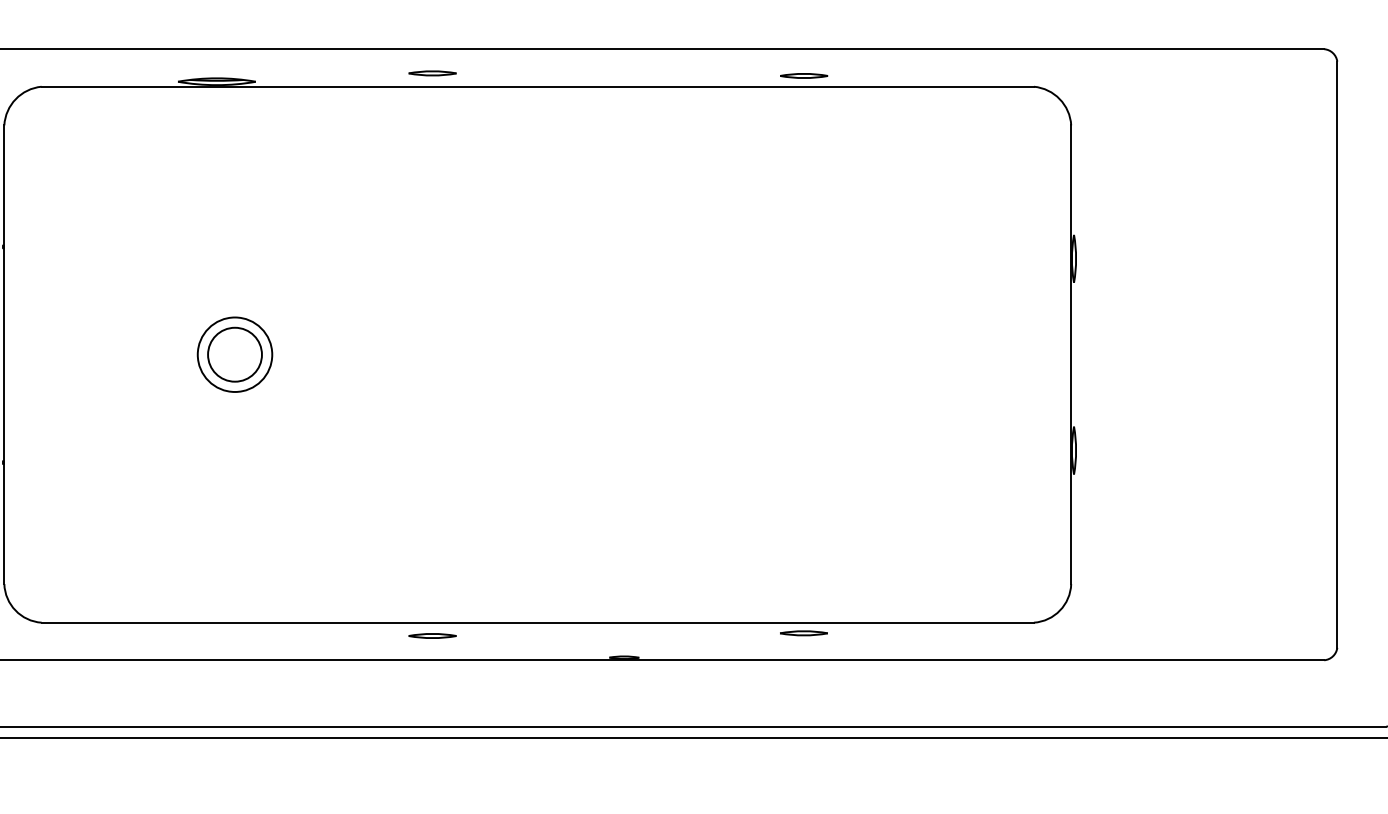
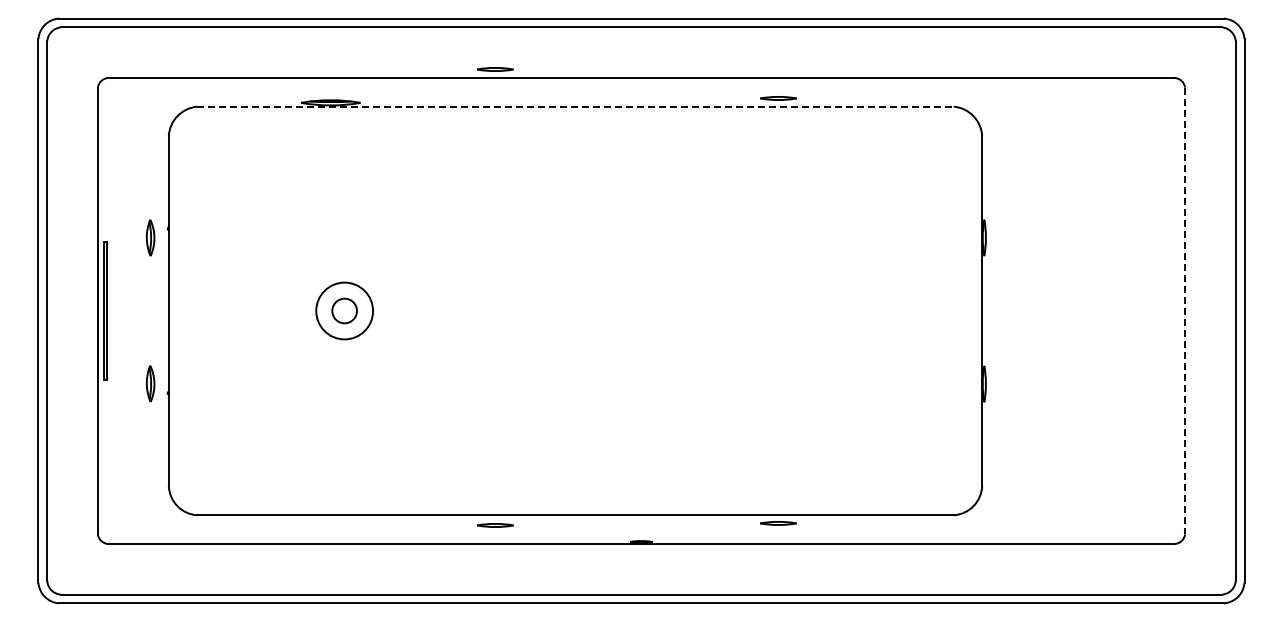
line: (432, 72) -> (495, 68), moved
line: (539, 86) -> (576, 106), solid -> dashed
circle: (234, 354) -> (344, 310), size x0.6
line: (1337, 355) -> (1185, 311), solid -> dashed

